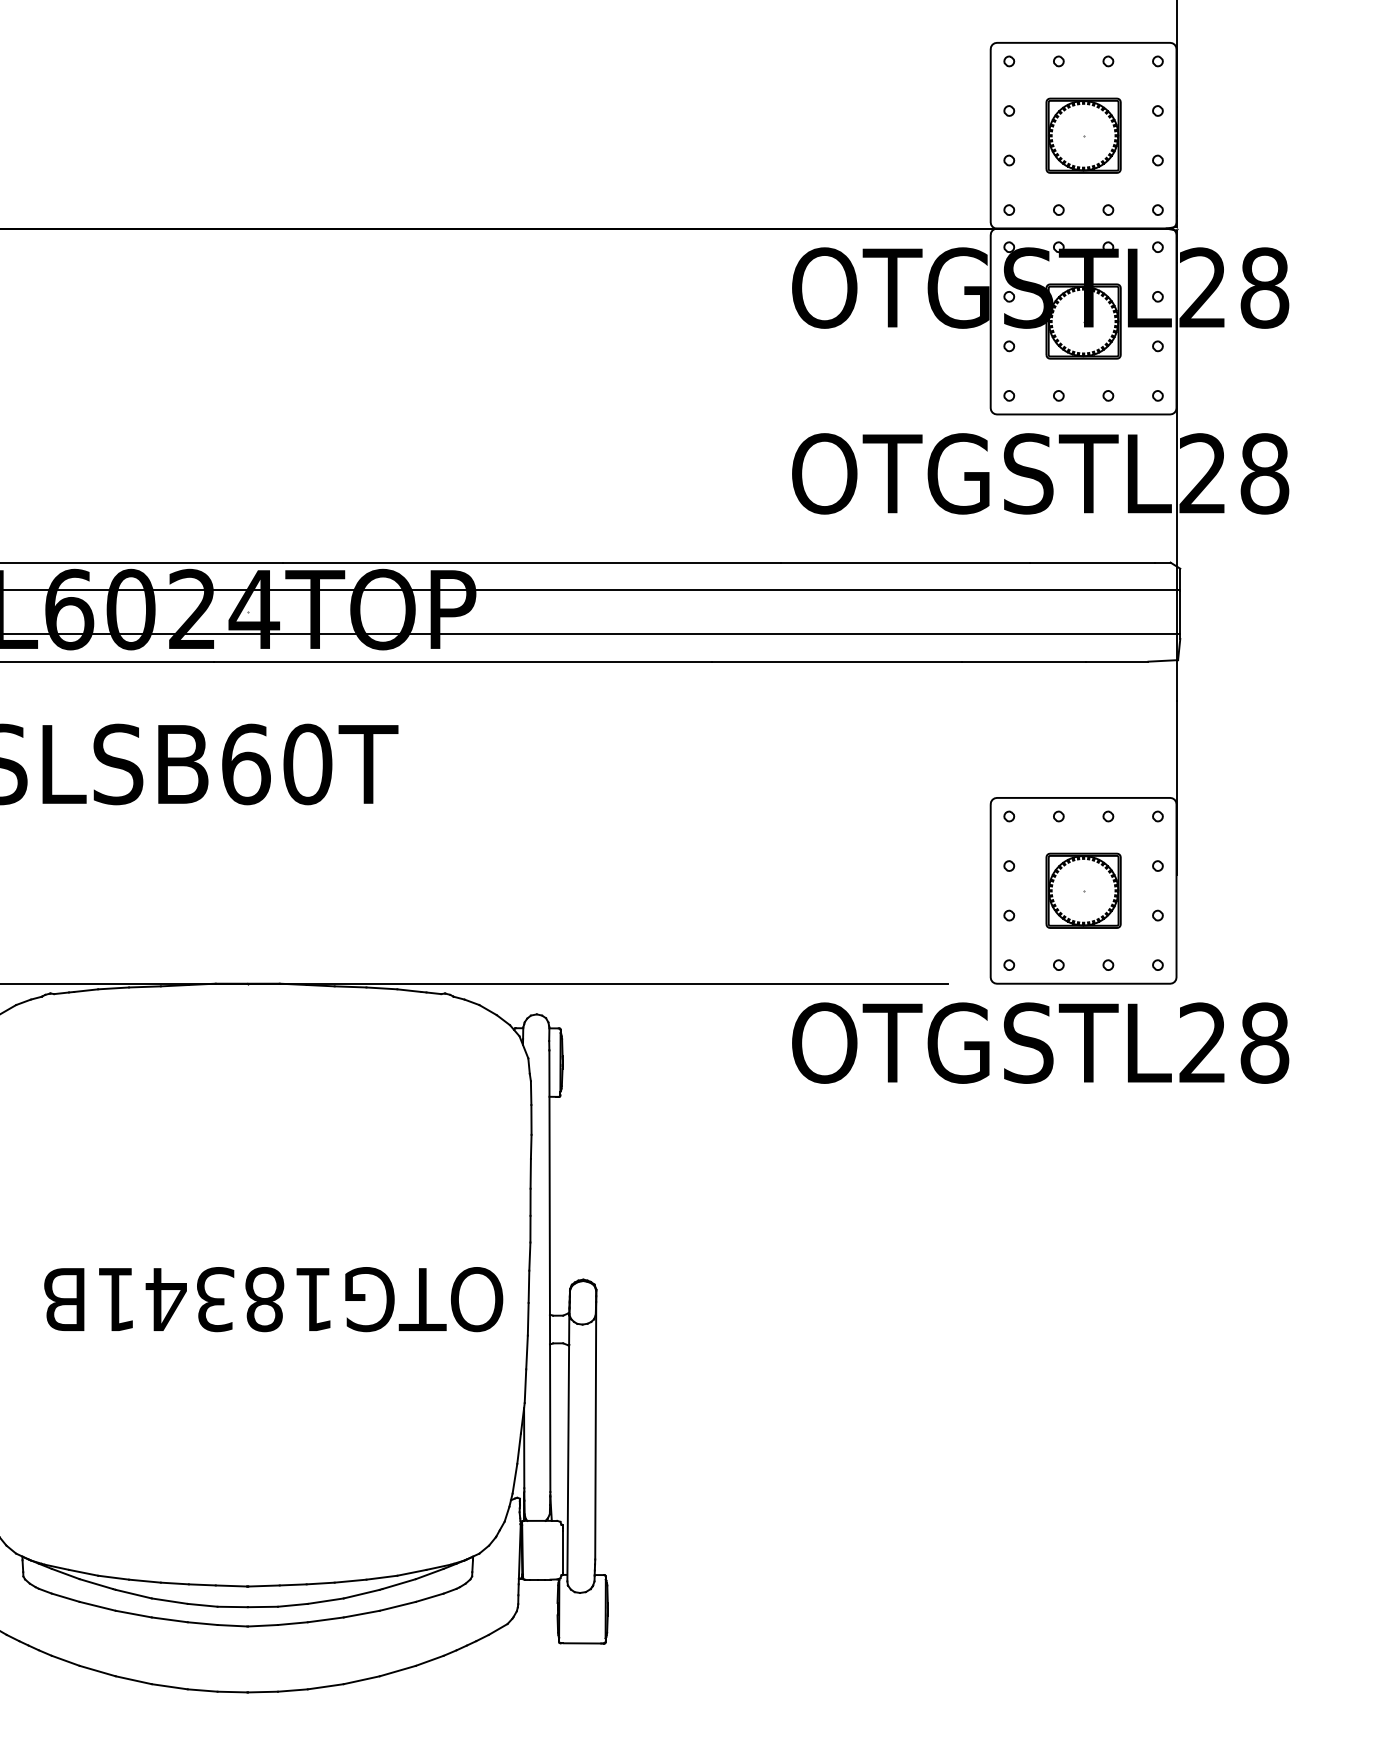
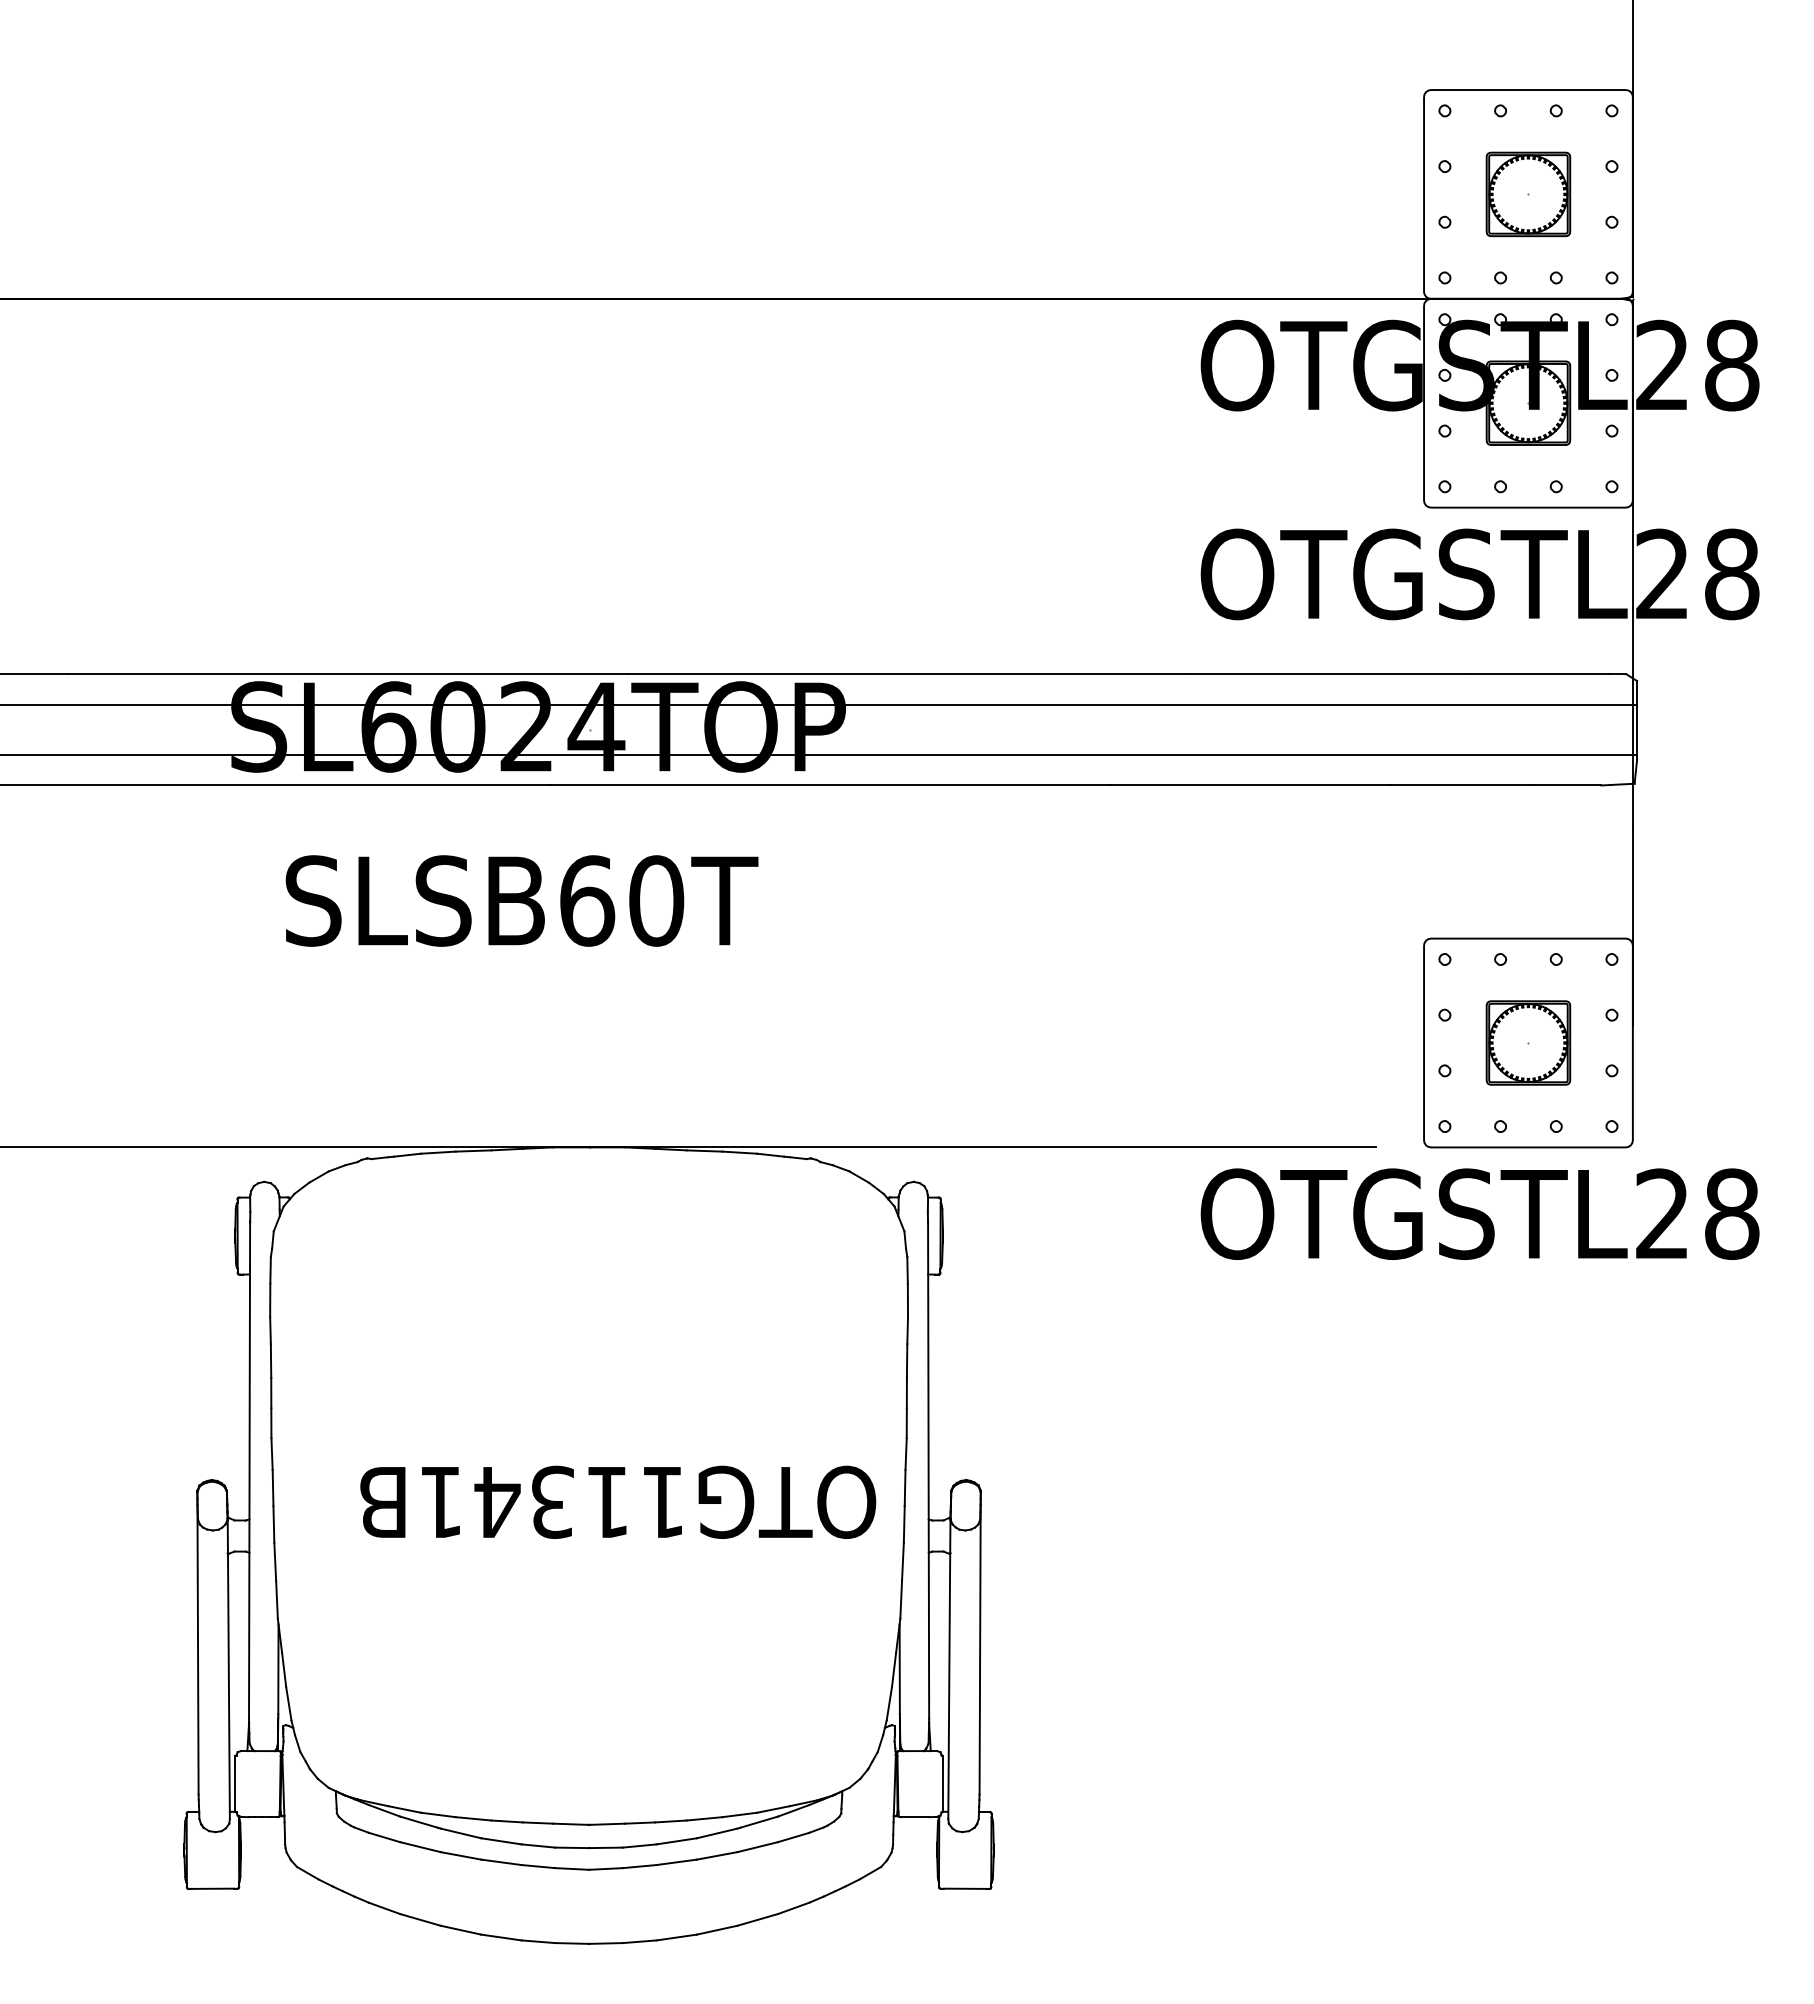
text: (265, 1298) -> (608, 1501), OTG18341B -> OTG11341B

